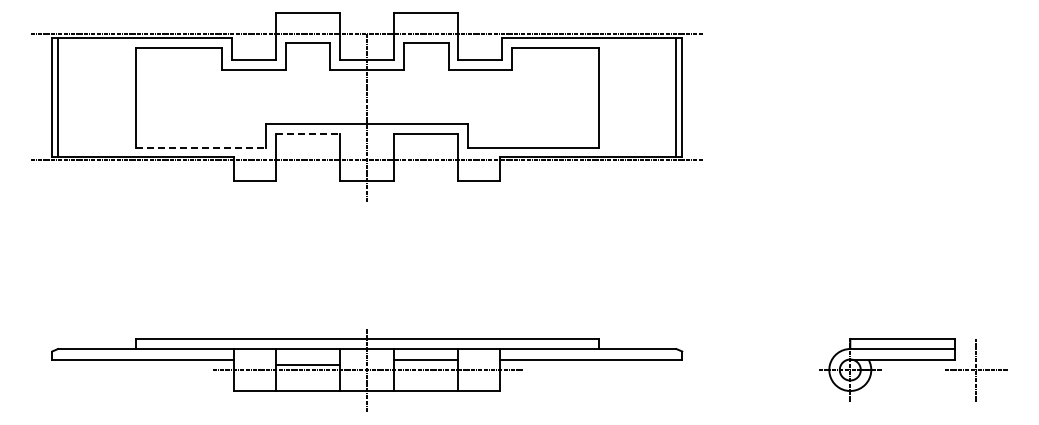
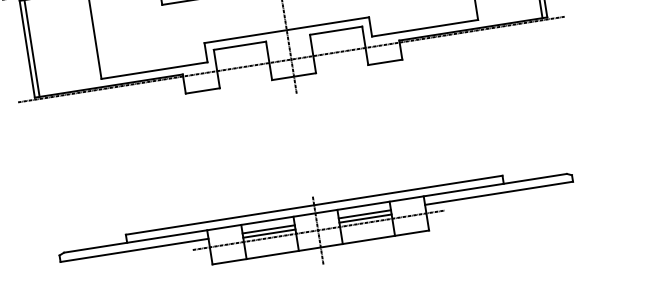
line: (308, 133) -> (240, 45), dashed -> solid
line: (201, 147) -> (155, 70), dashed -> solid
line: (308, 359) -> (269, 229), added
line: (426, 364) -> (365, 218), added

